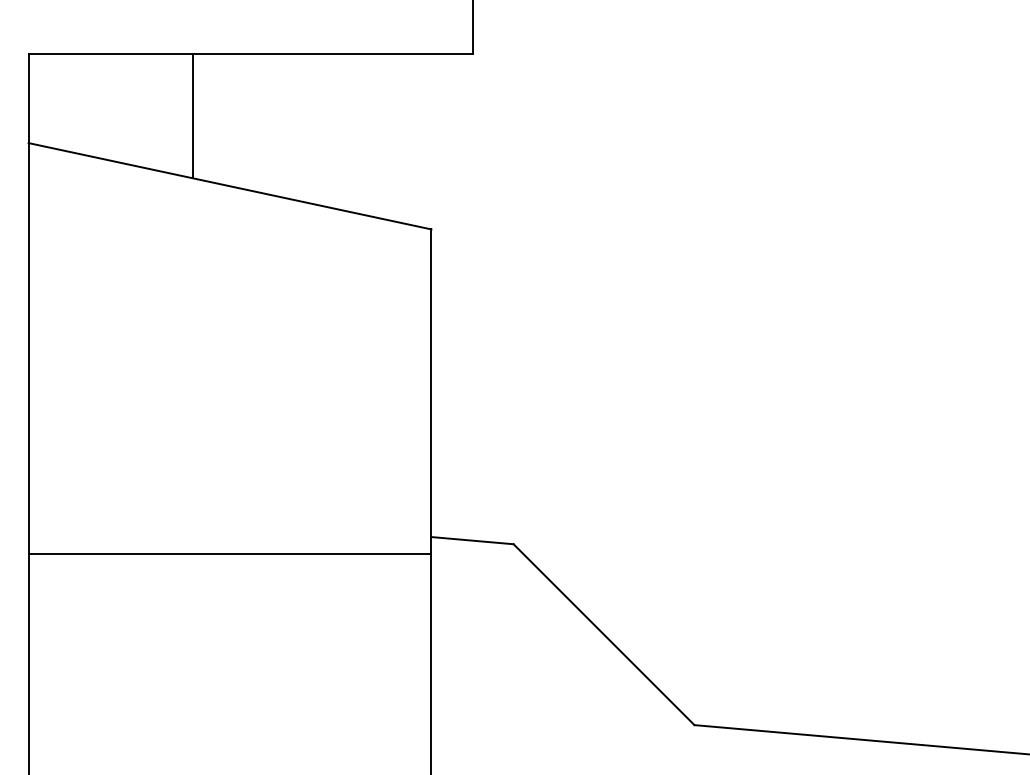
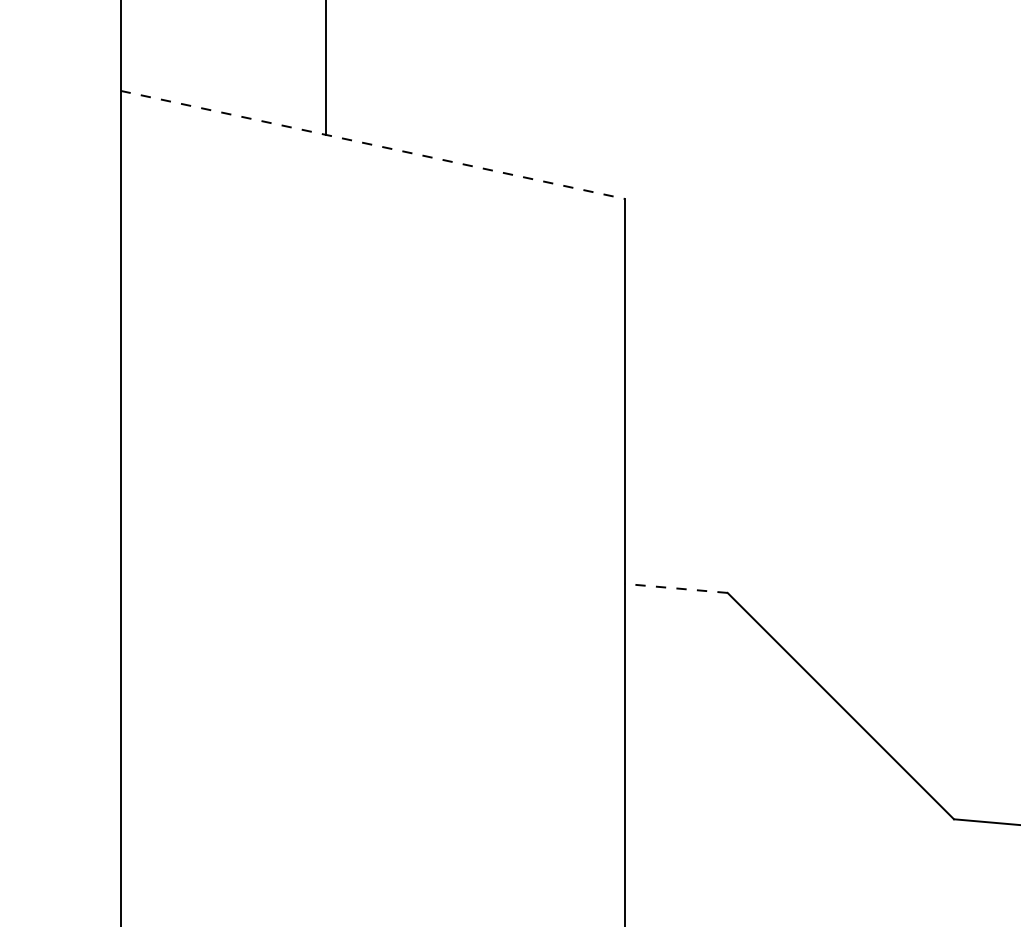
line: (230, 186) -> (373, 145), solid -> dashed
line: (472, 540) -> (676, 588), solid -> dashed
line: (229, 554) -> (372, 605), removed

